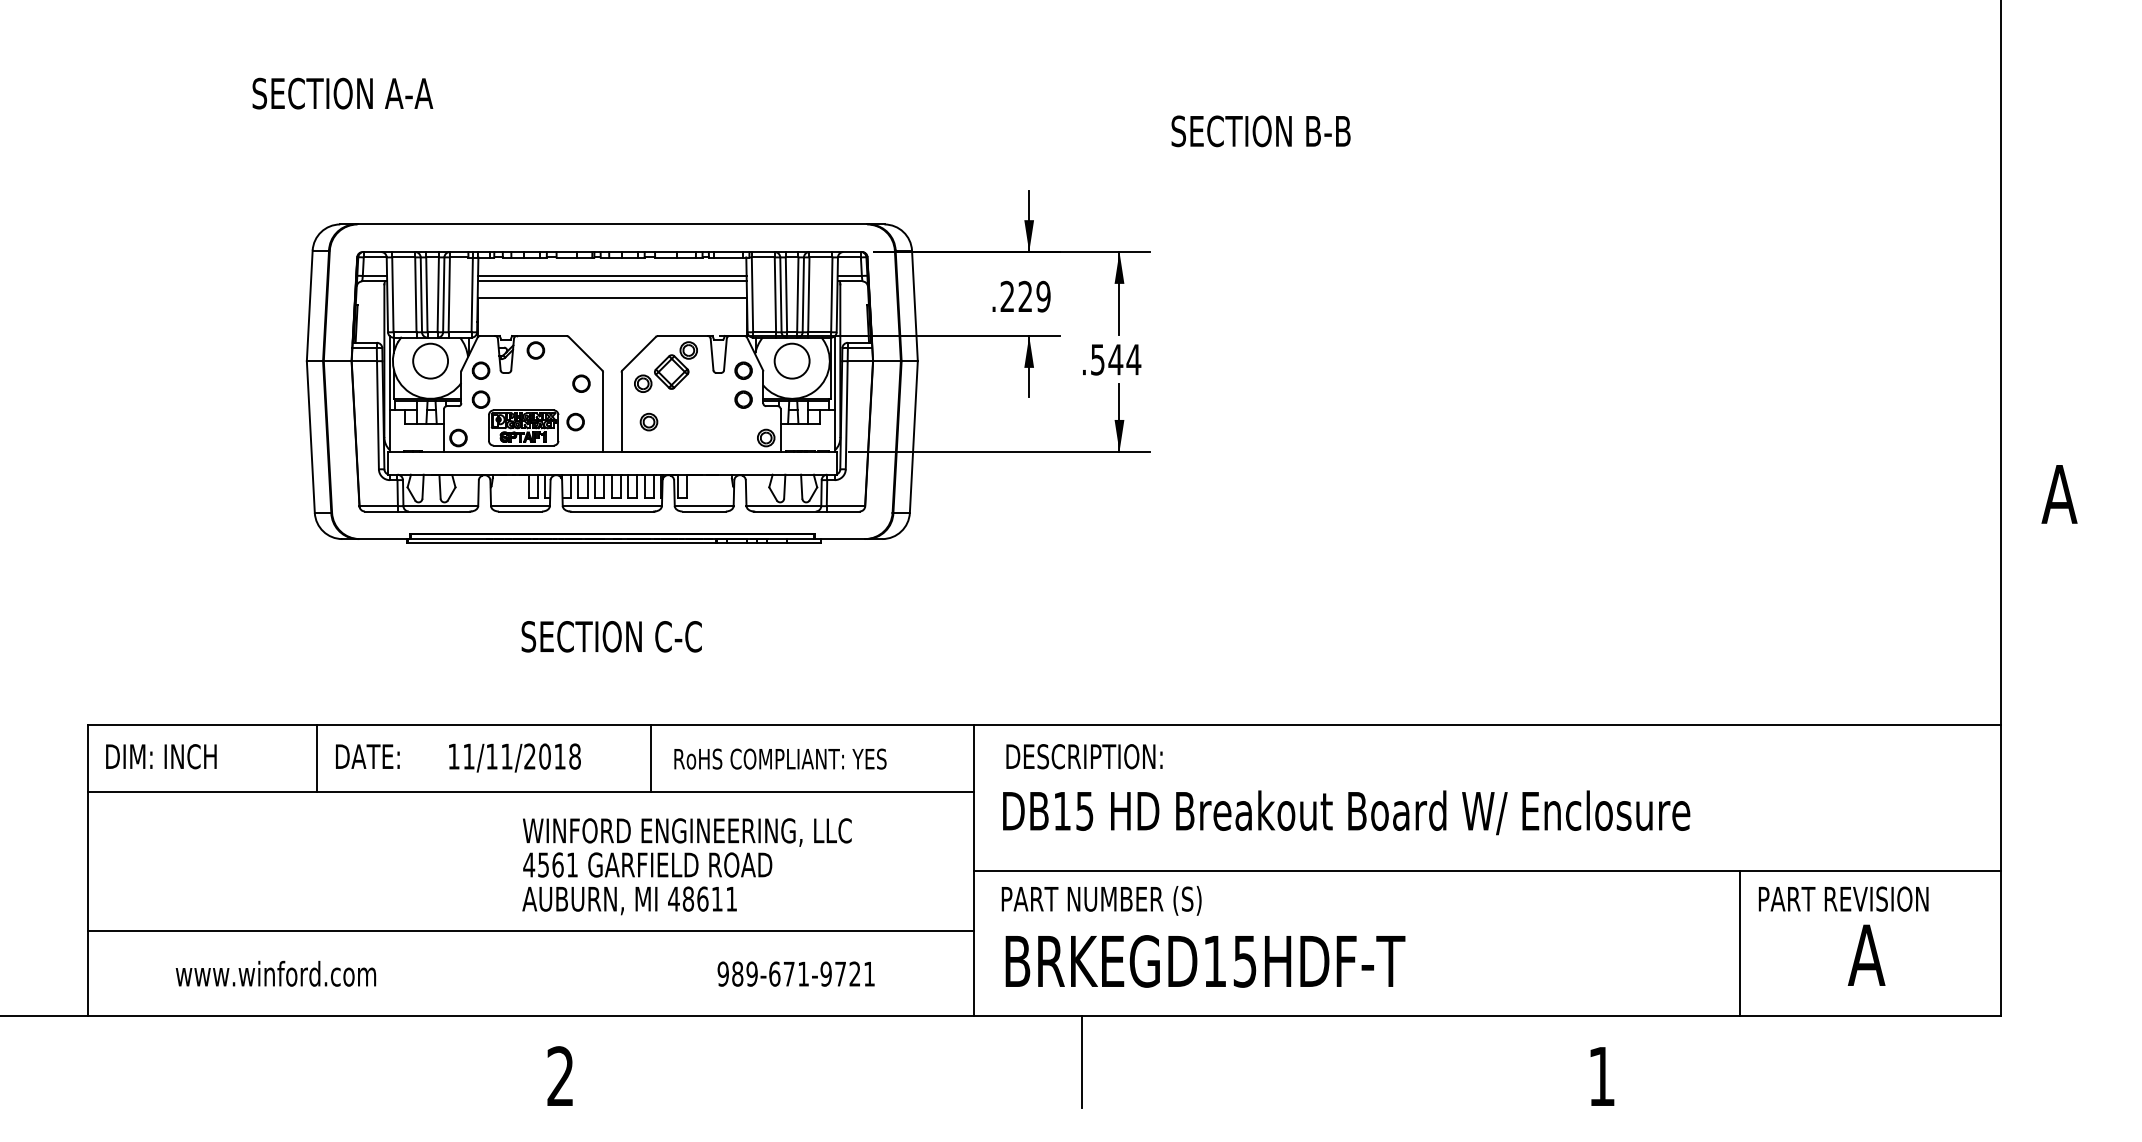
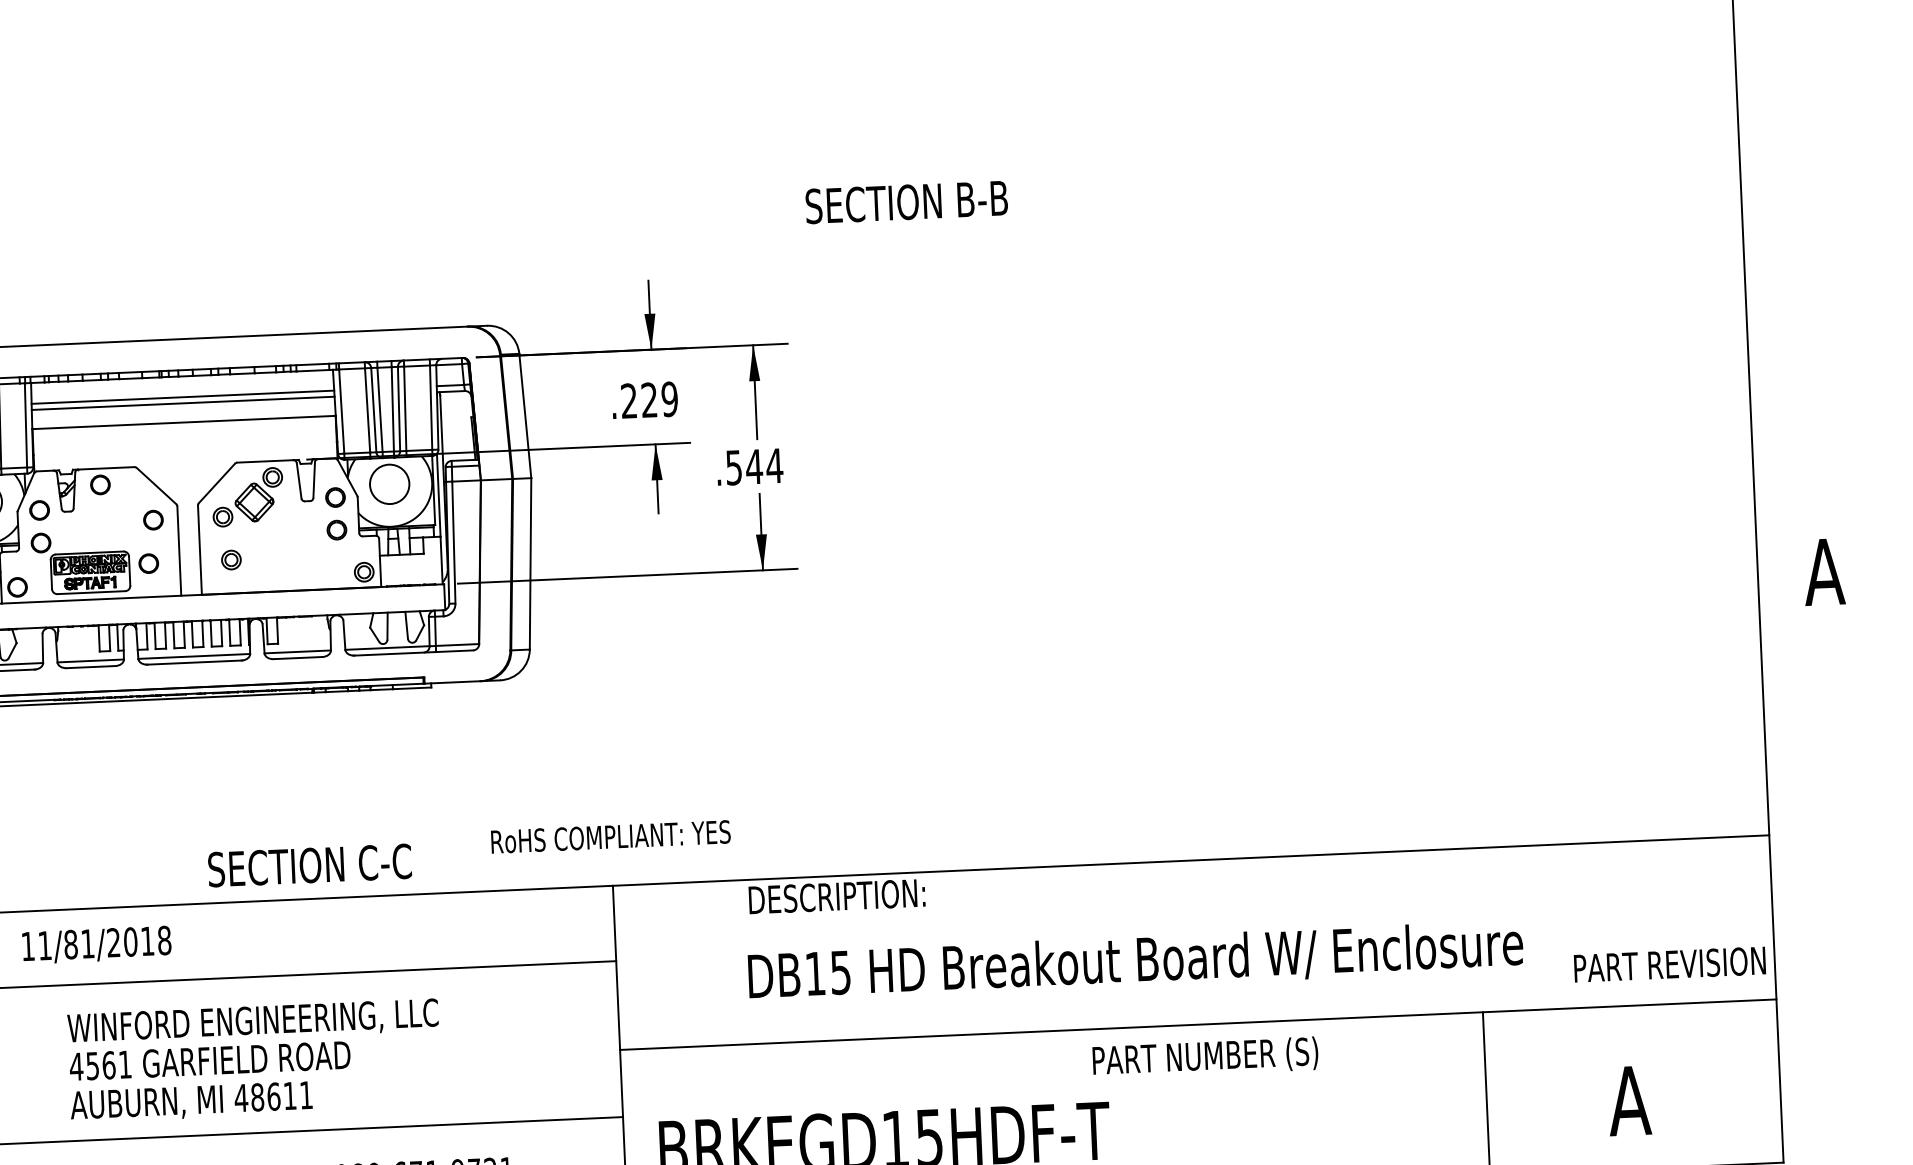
text: (611, 636) -> (309, 865), moved
text: (491, 756) -> (70, 944), 11/11/2018 -> 11/81/2018
text: (1084, 756) -> (837, 896), moved
line: (651, 758) -> (250, 938), removed
text: (780, 758) -> (610, 836), moved
text: (1346, 812) -> (1135, 961), moved
text: (686, 866) -> (253, 1060), moved
text: (1843, 898) -> (1669, 963), moved
text: (1101, 900) -> (1205, 1057), moved

